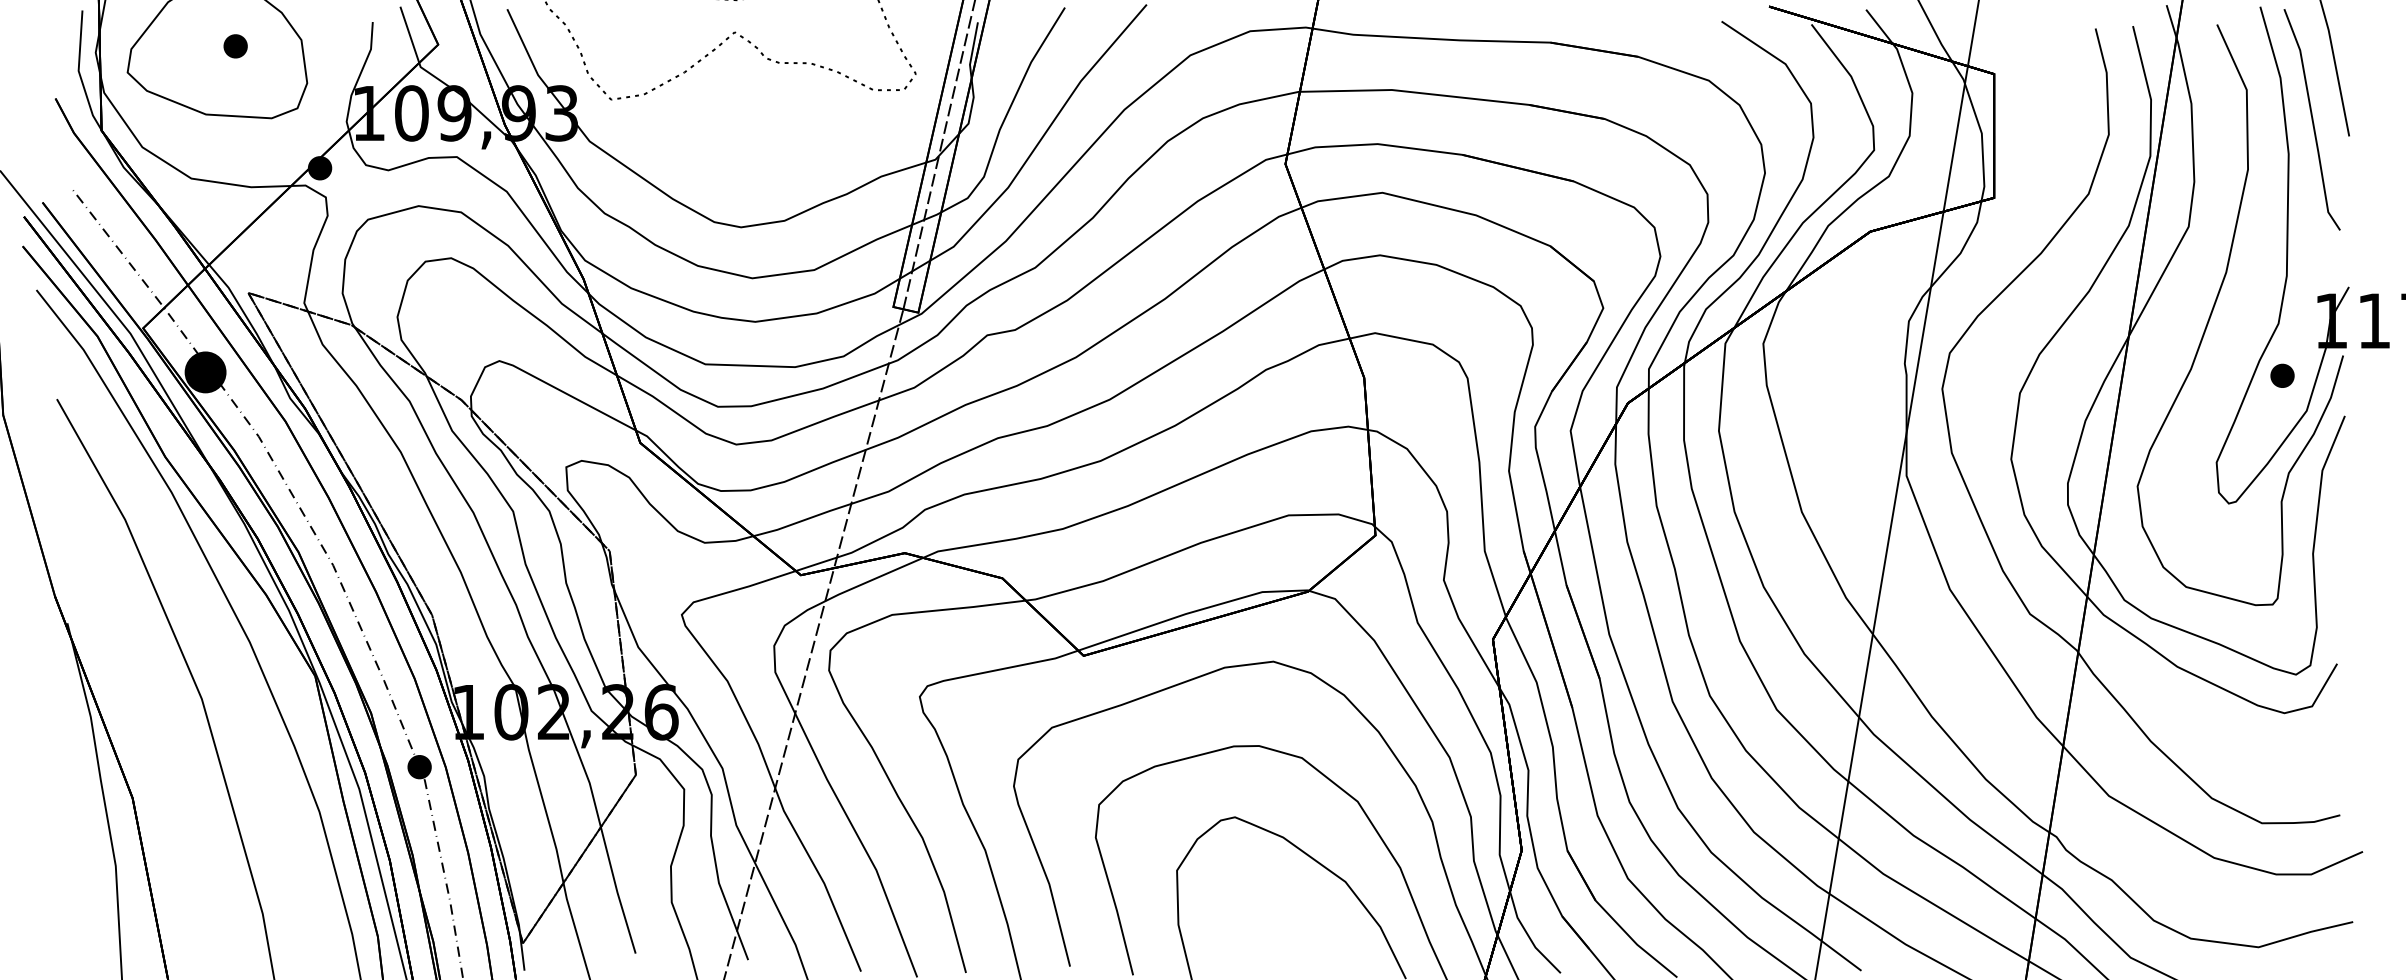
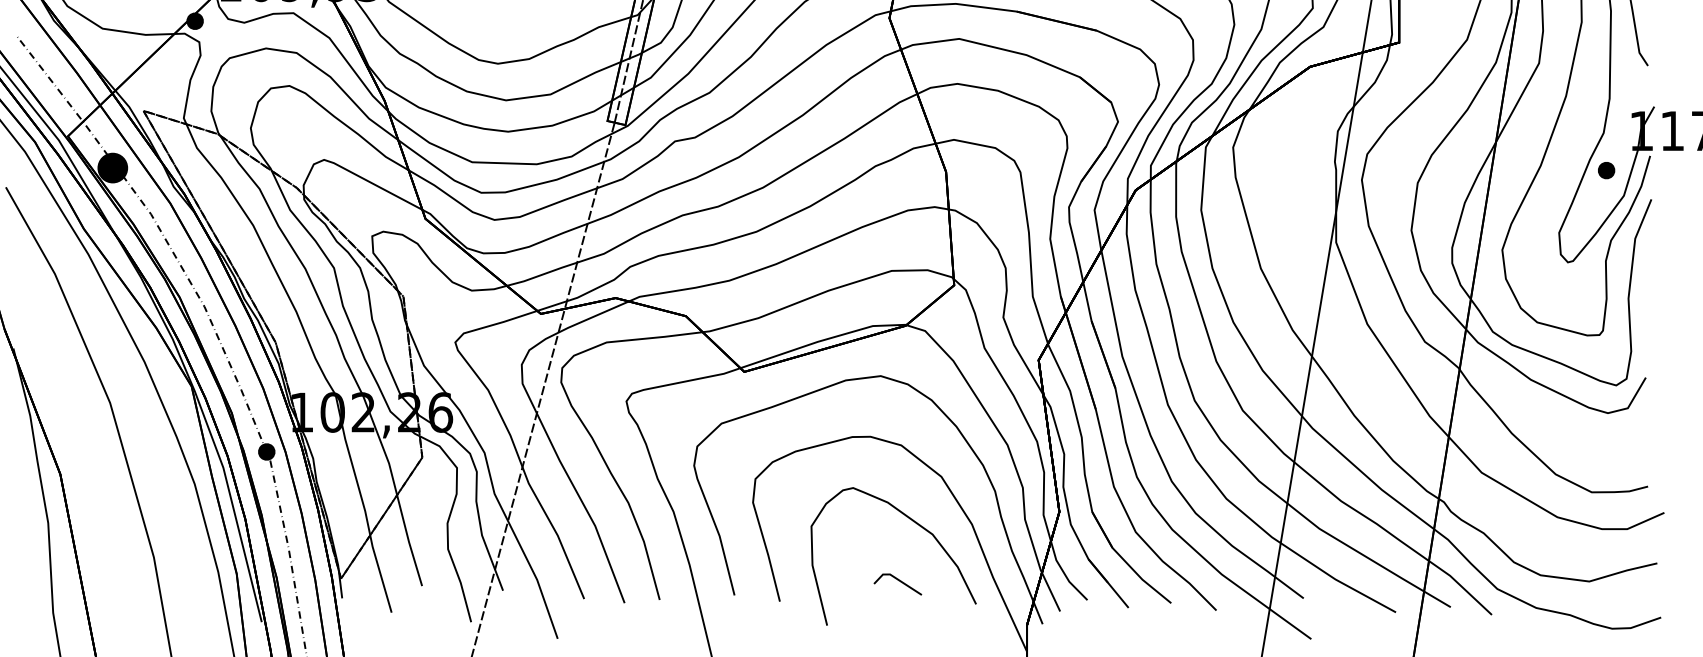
line: (1299, 947) -> (899, 581), added

